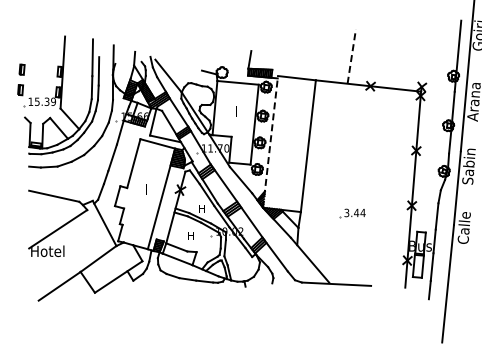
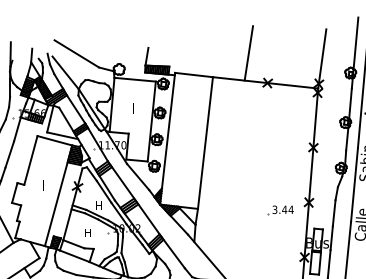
line: (179, 56) -> (76, 53), added
line: (351, 56) -> (248, 53), dashed -> solid
line: (425, 59) -> (322, 56), added
line: (270, 141) -> (167, 138), dashed -> solid
part: (352, 213) -> (280, 210), moved

